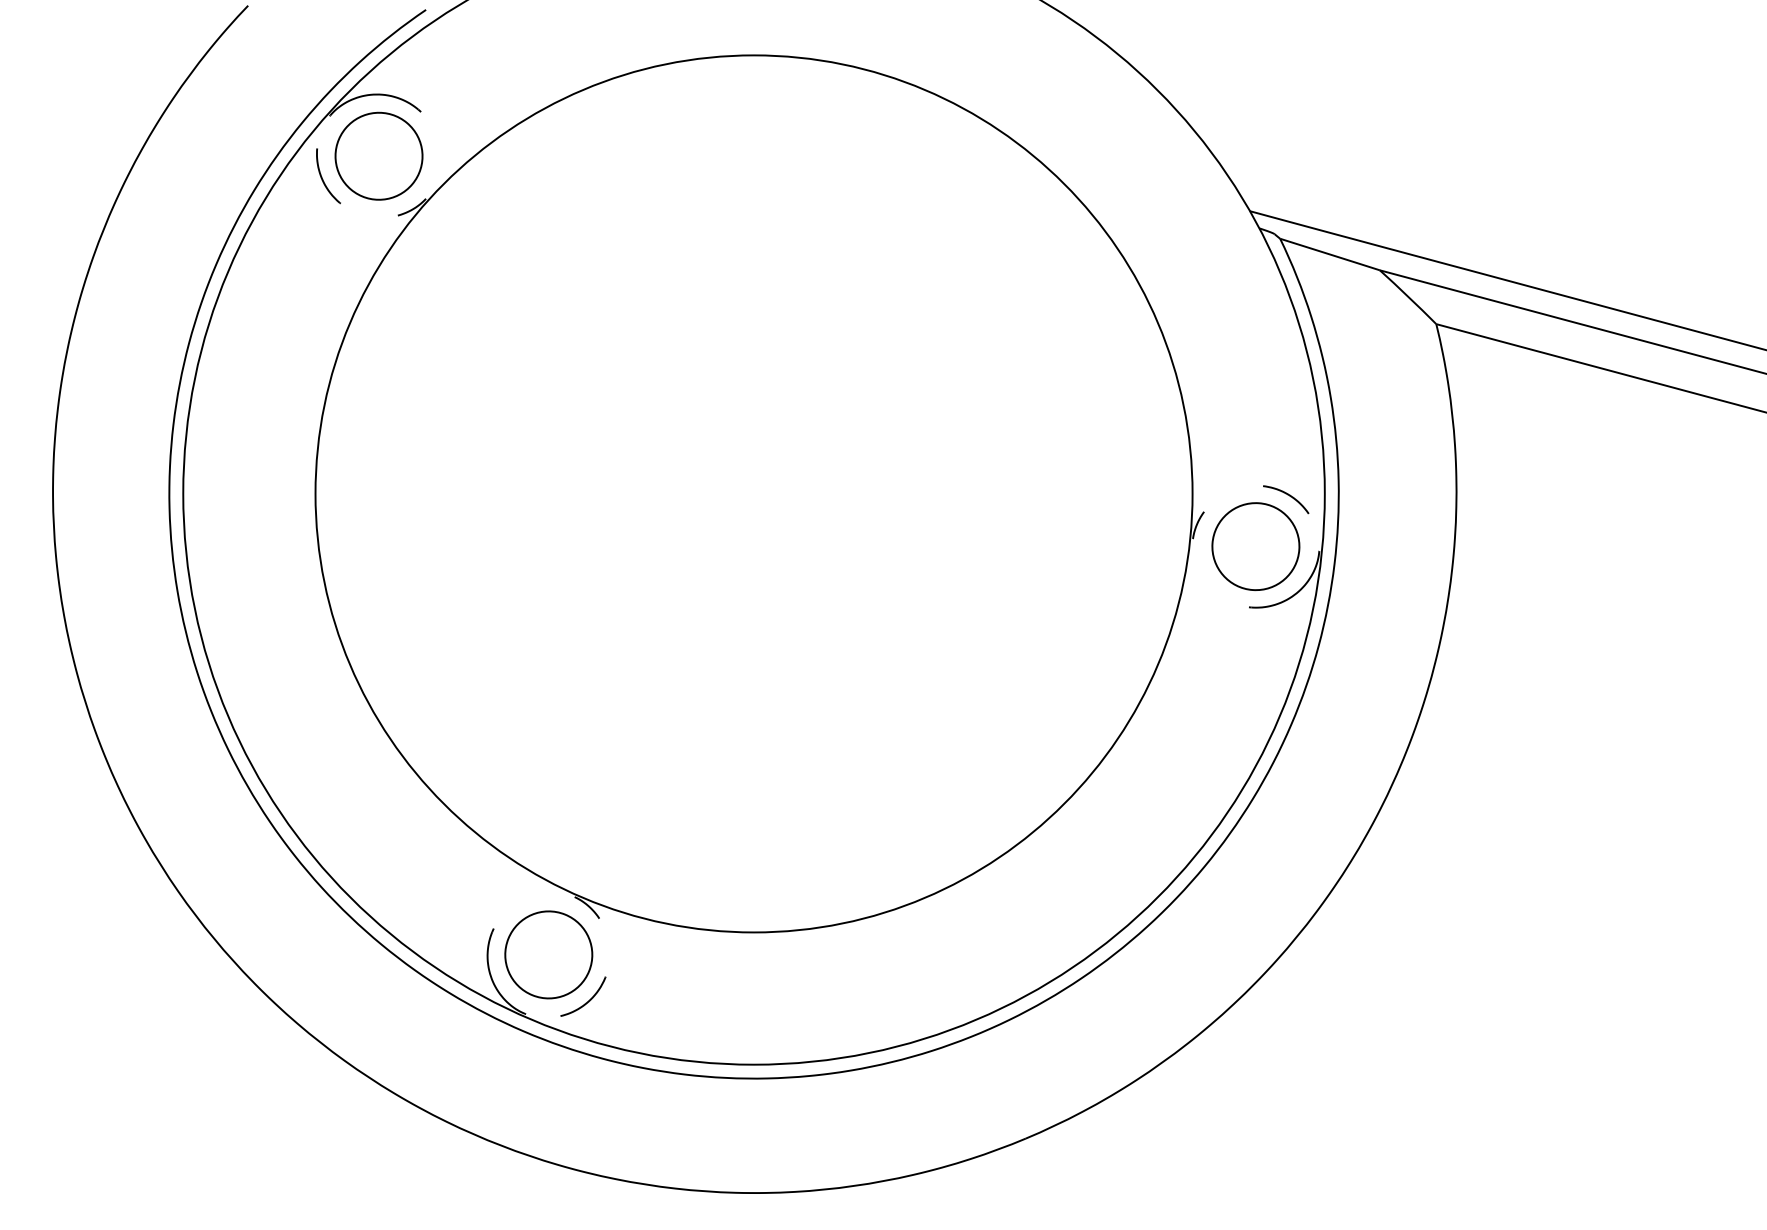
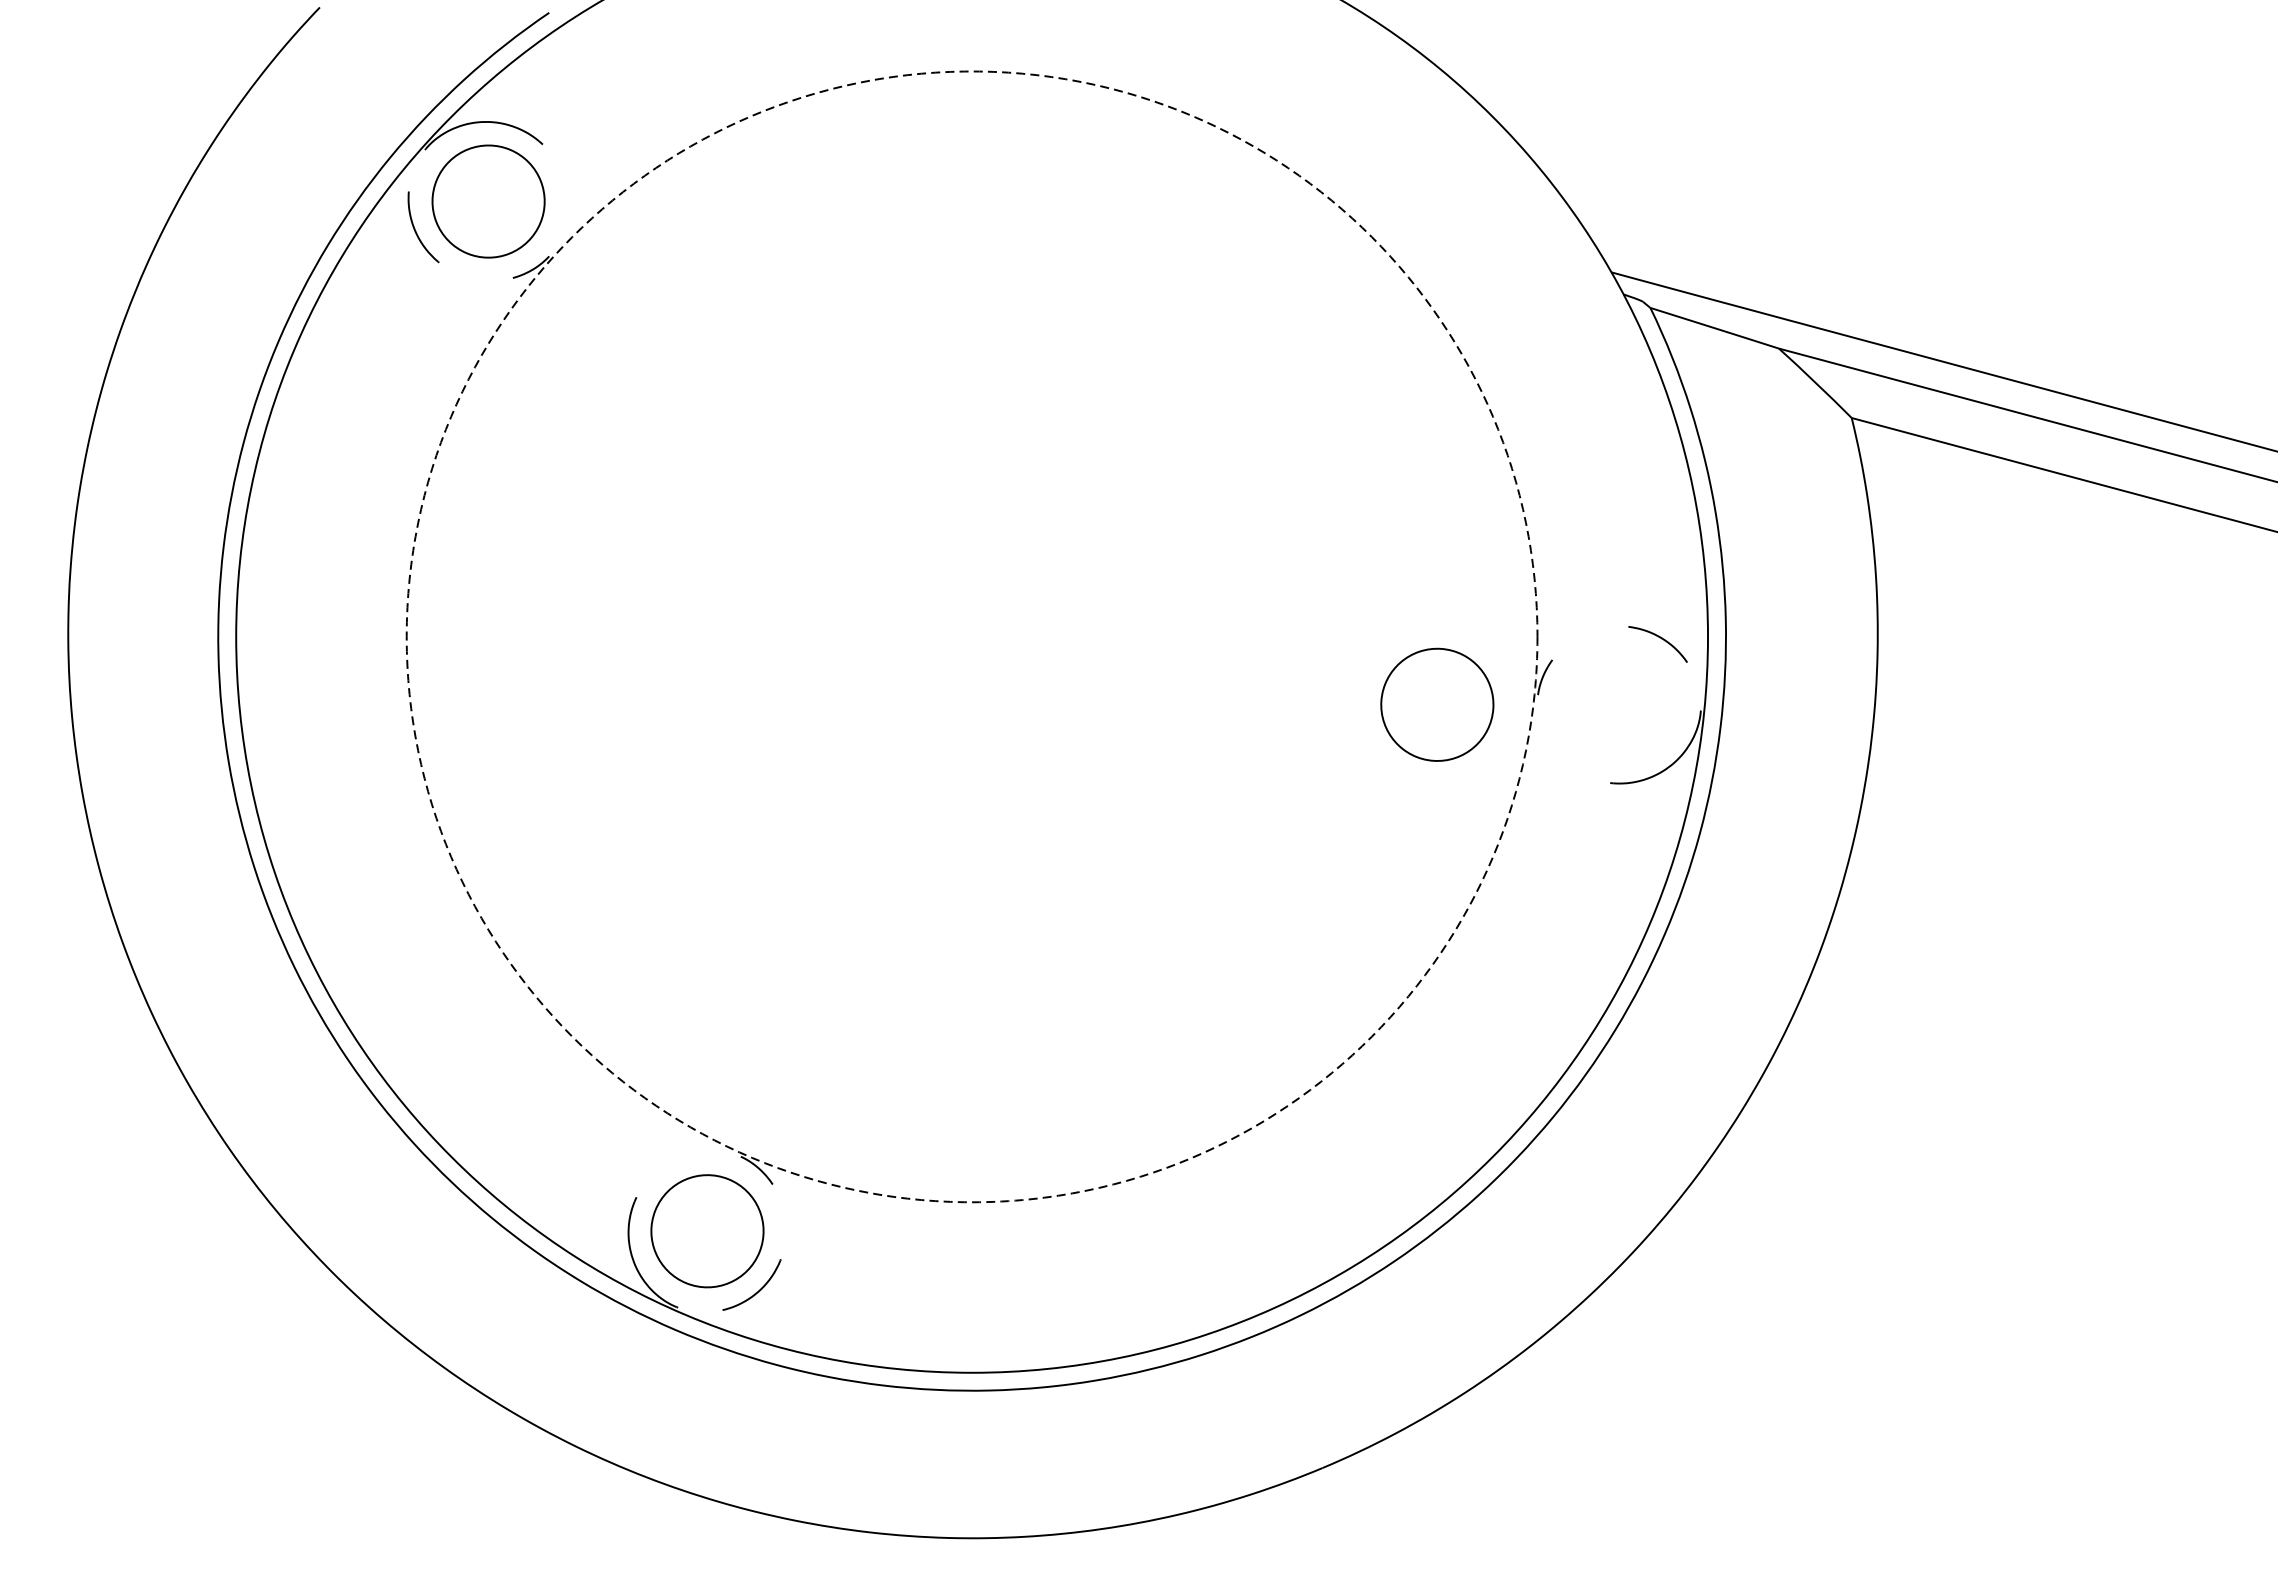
circle: (753, 493) -> (971, 636), solid -> dashed
part: (1255, 546) -> (1436, 704), moved

